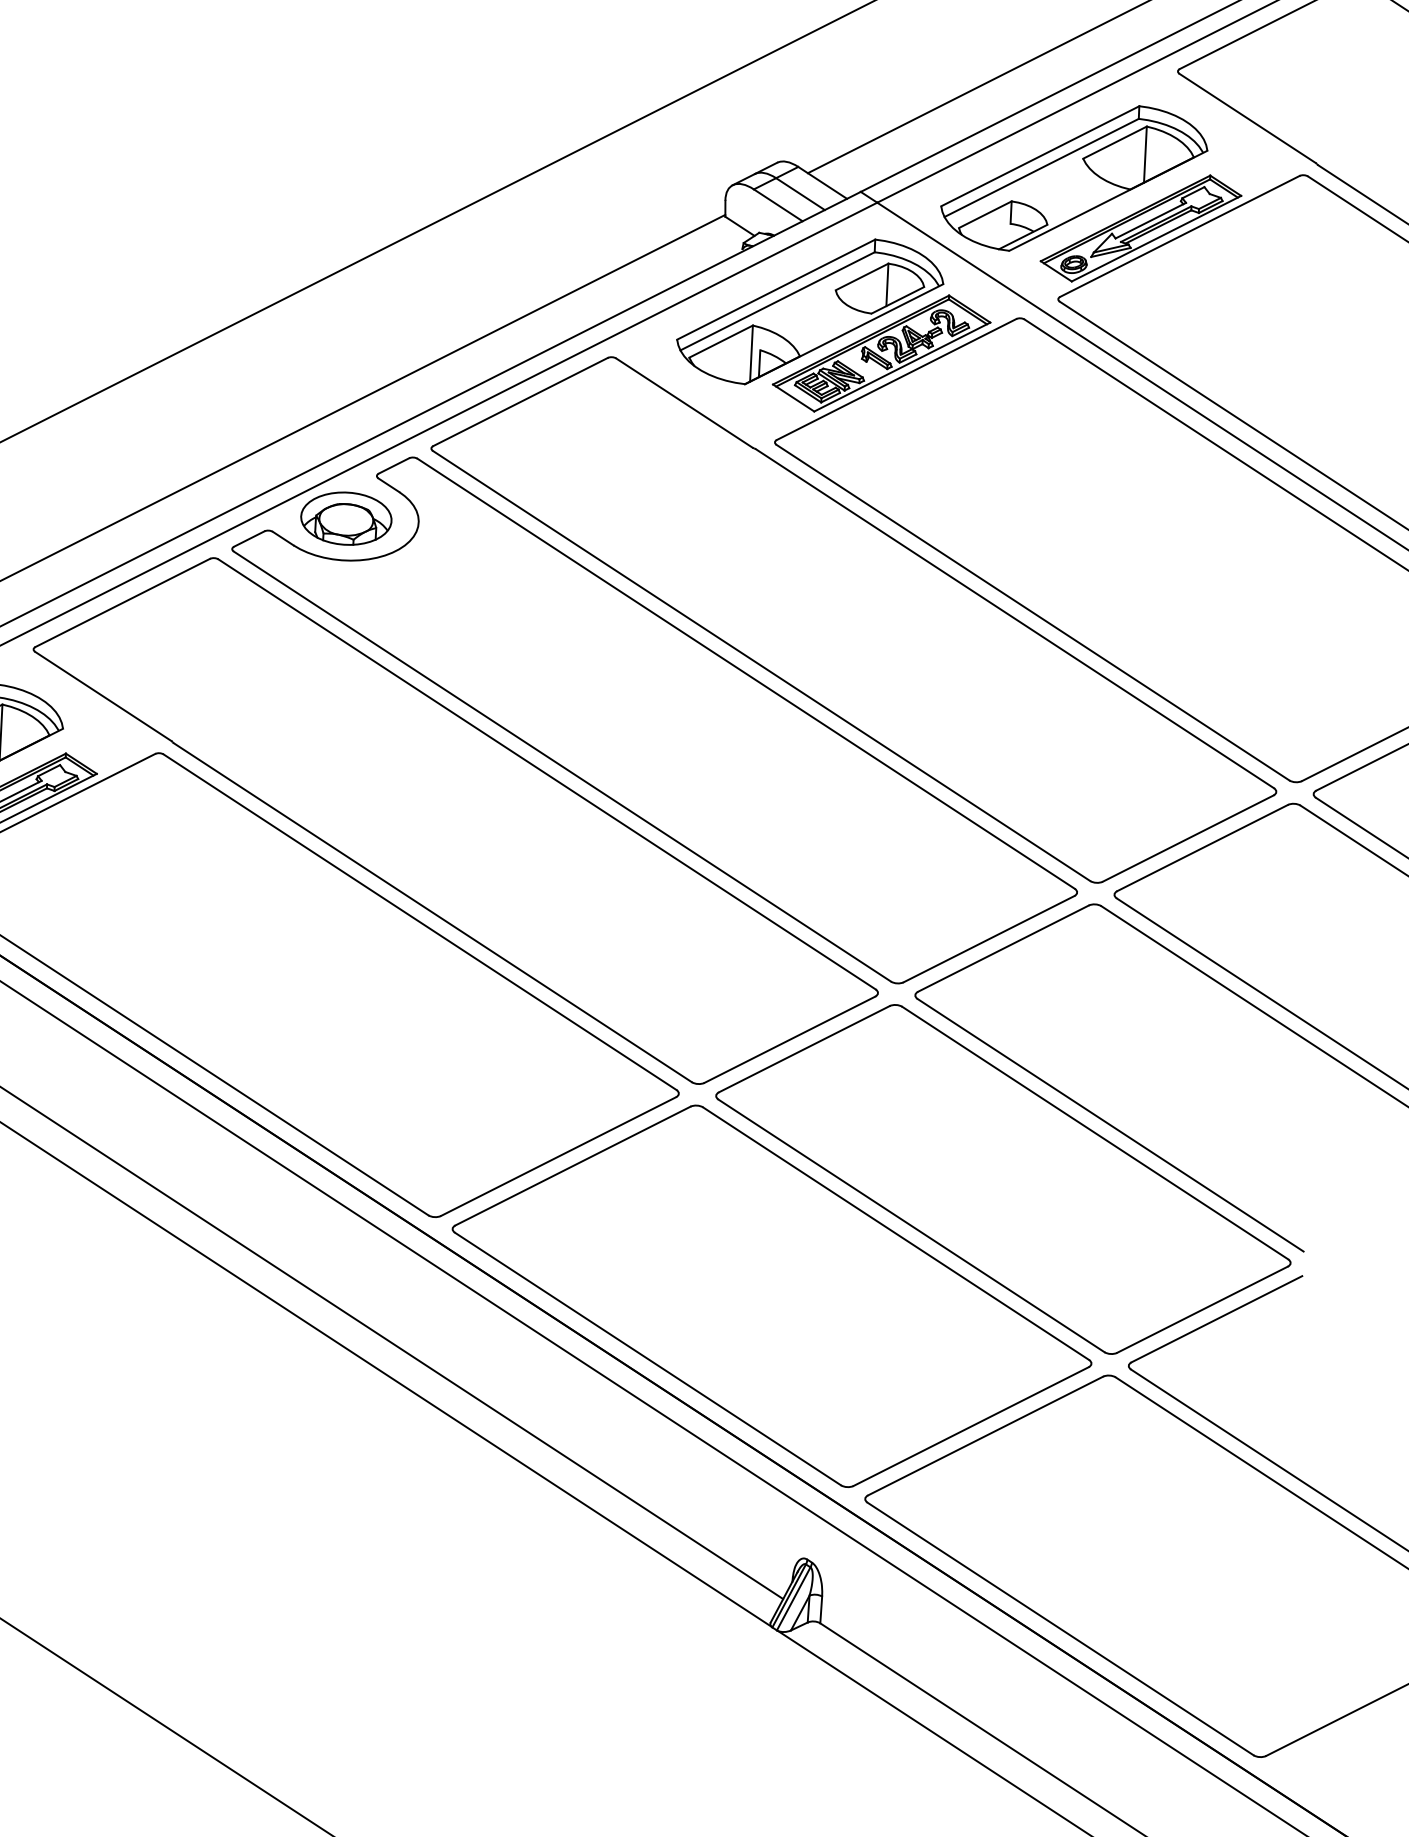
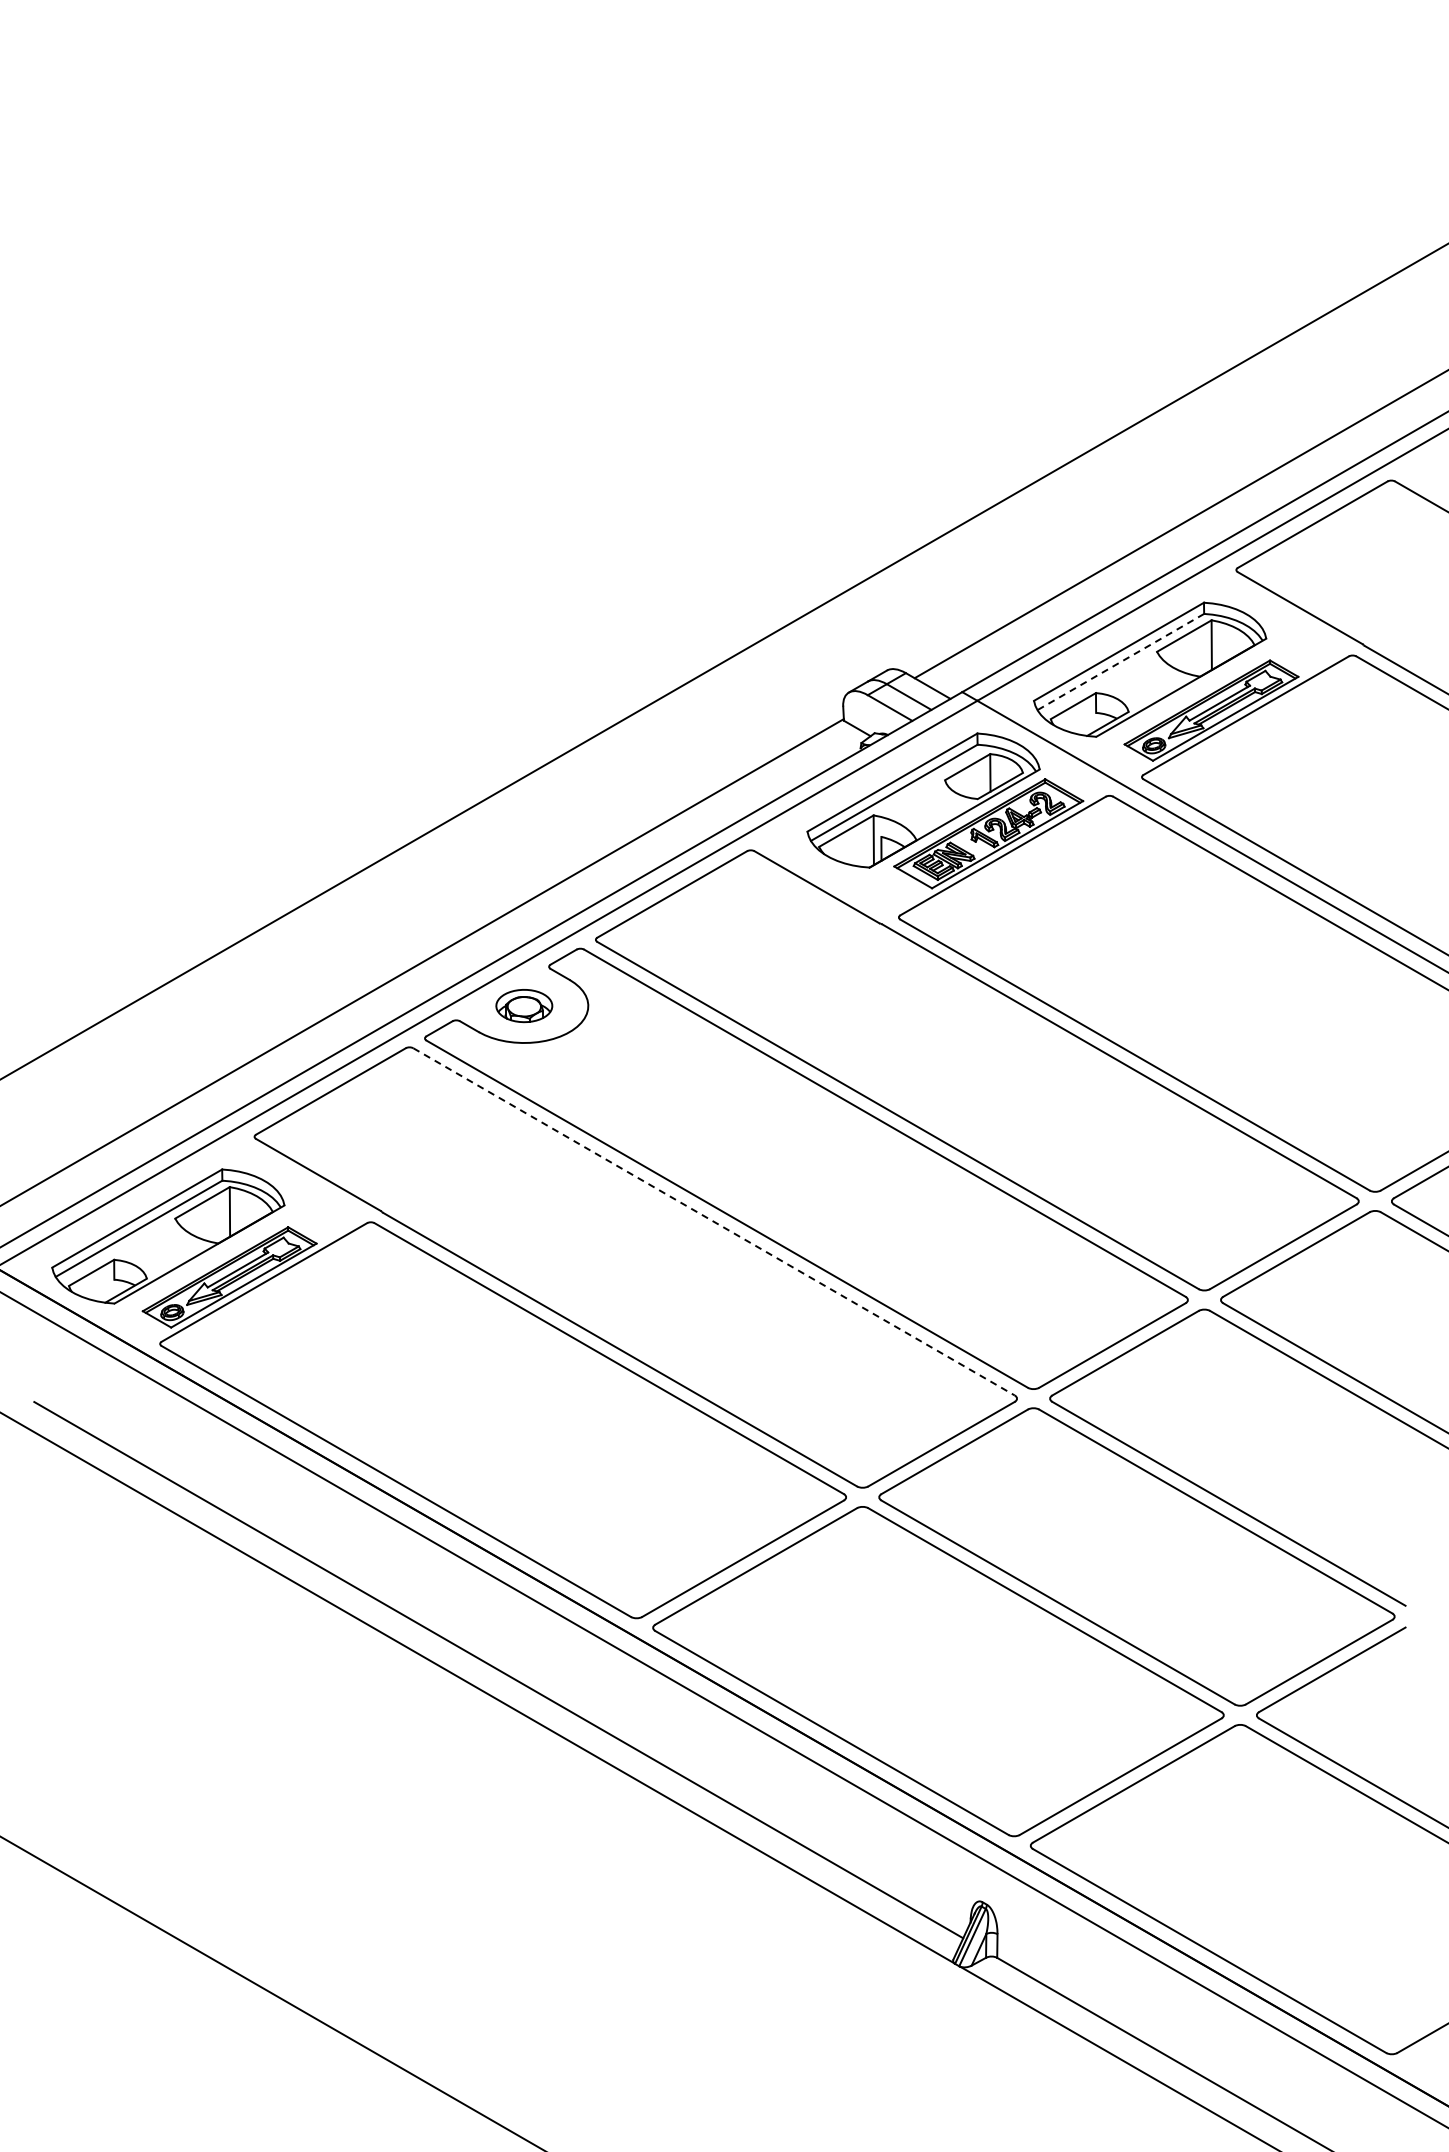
line: (1041, 168) -> (1120, 662), solid -> dashed
part: (346, 518) -> (524, 1005), size x0.7
line: (547, 775) -> (714, 1222), solid -> dashed

